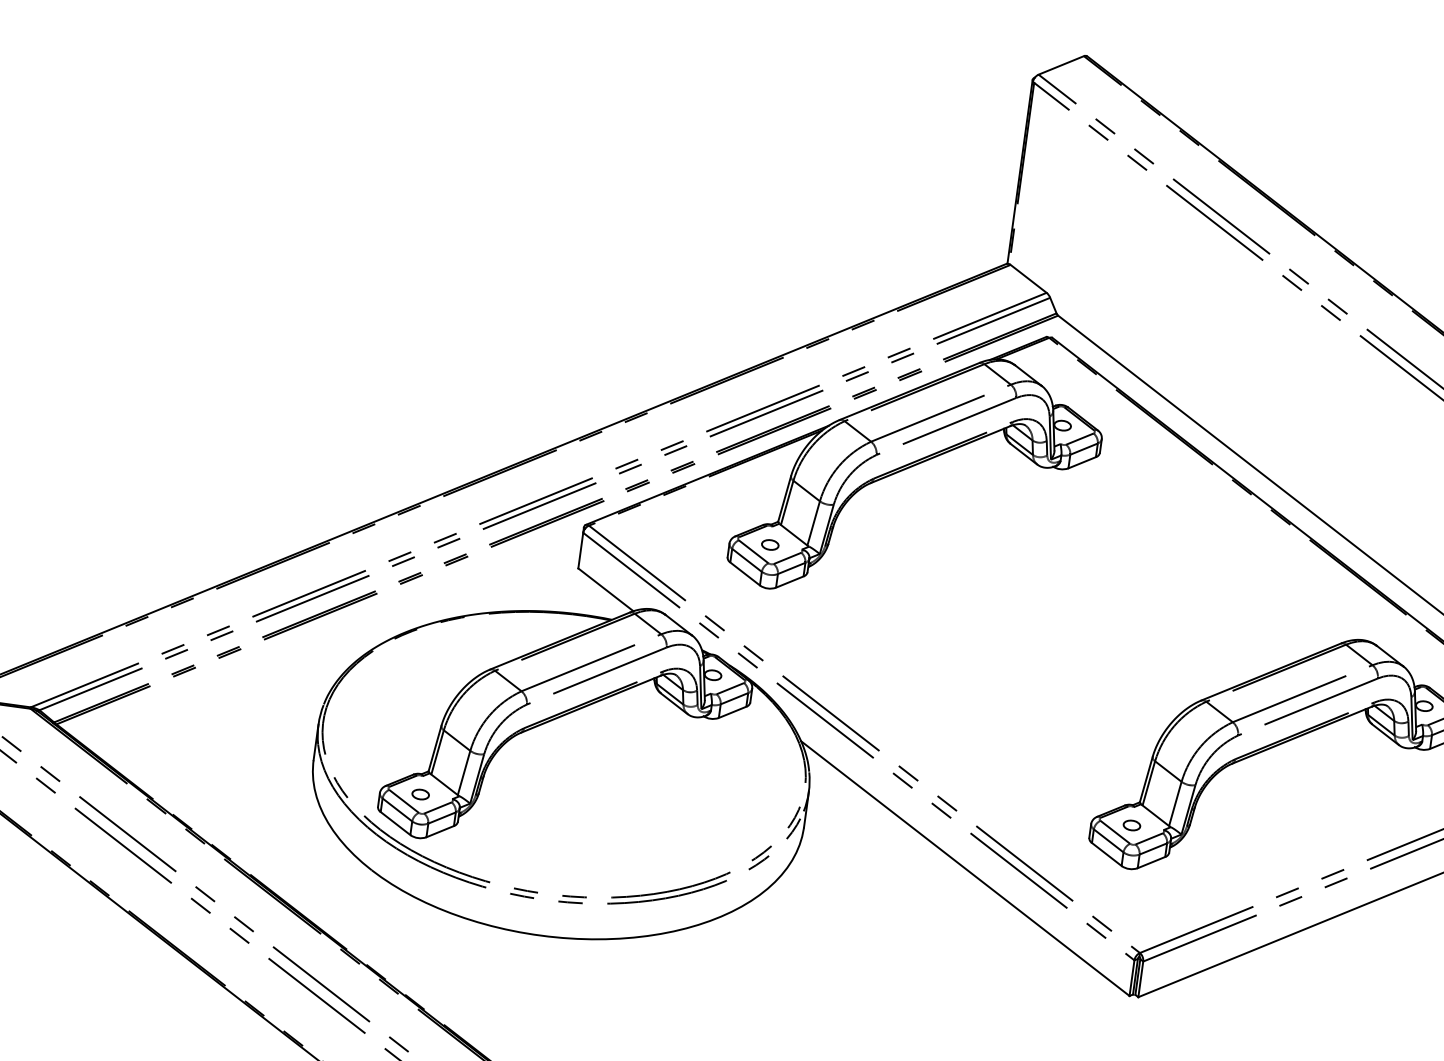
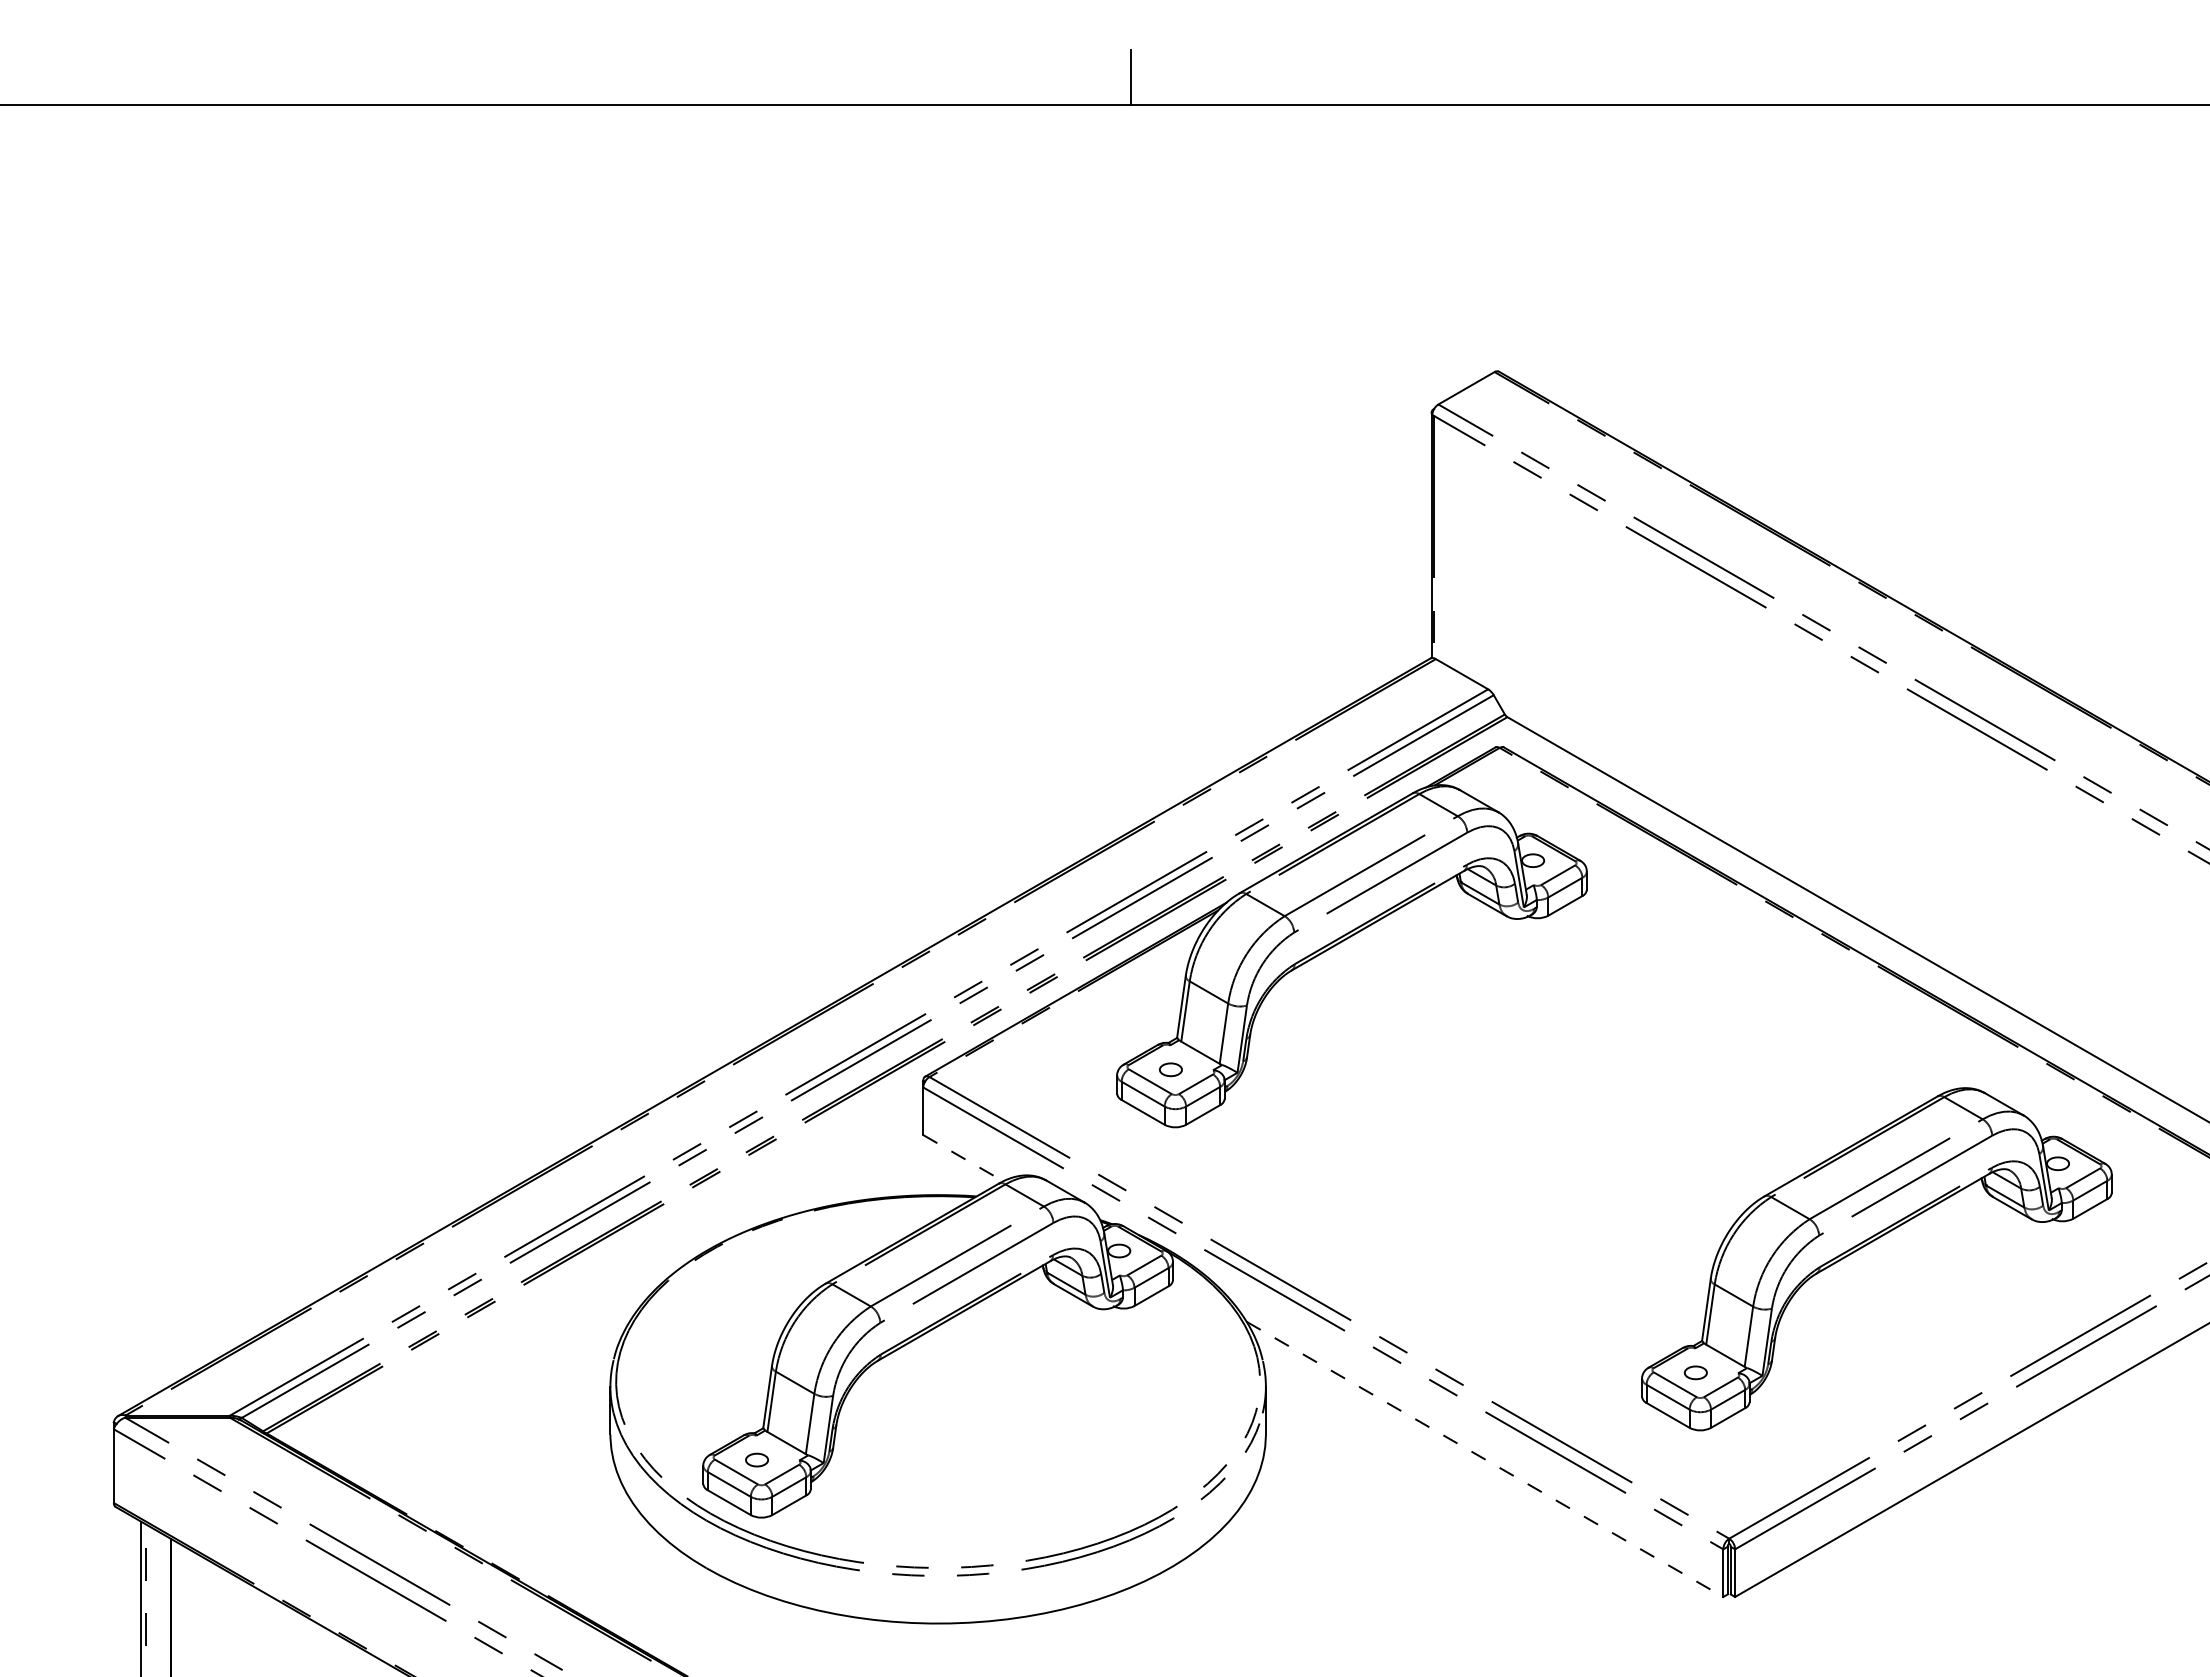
line: (606, 590) -> (963, 1158), solid -> dashed
line: (965, 868) -> (1485, 1459), solid -> dashed

